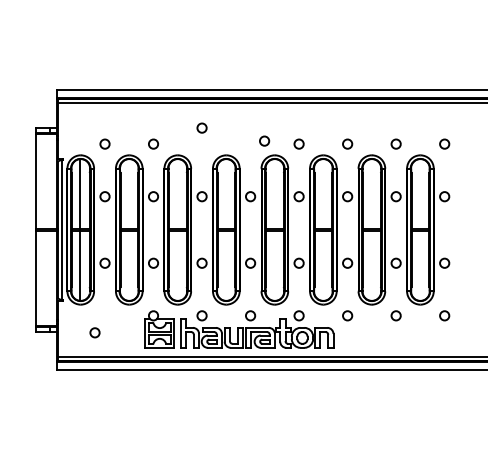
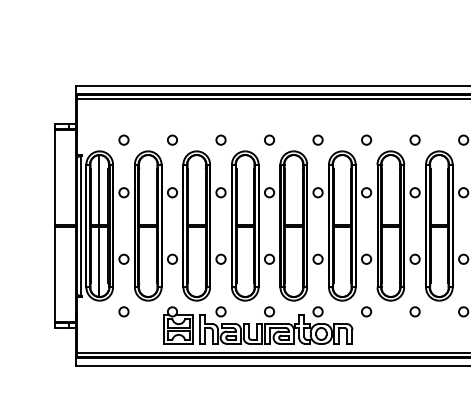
circle: (201, 127) -> (220, 139), moved
circle: (264, 140) -> (269, 139), moved
circle: (94, 332) -> (123, 311), moved

